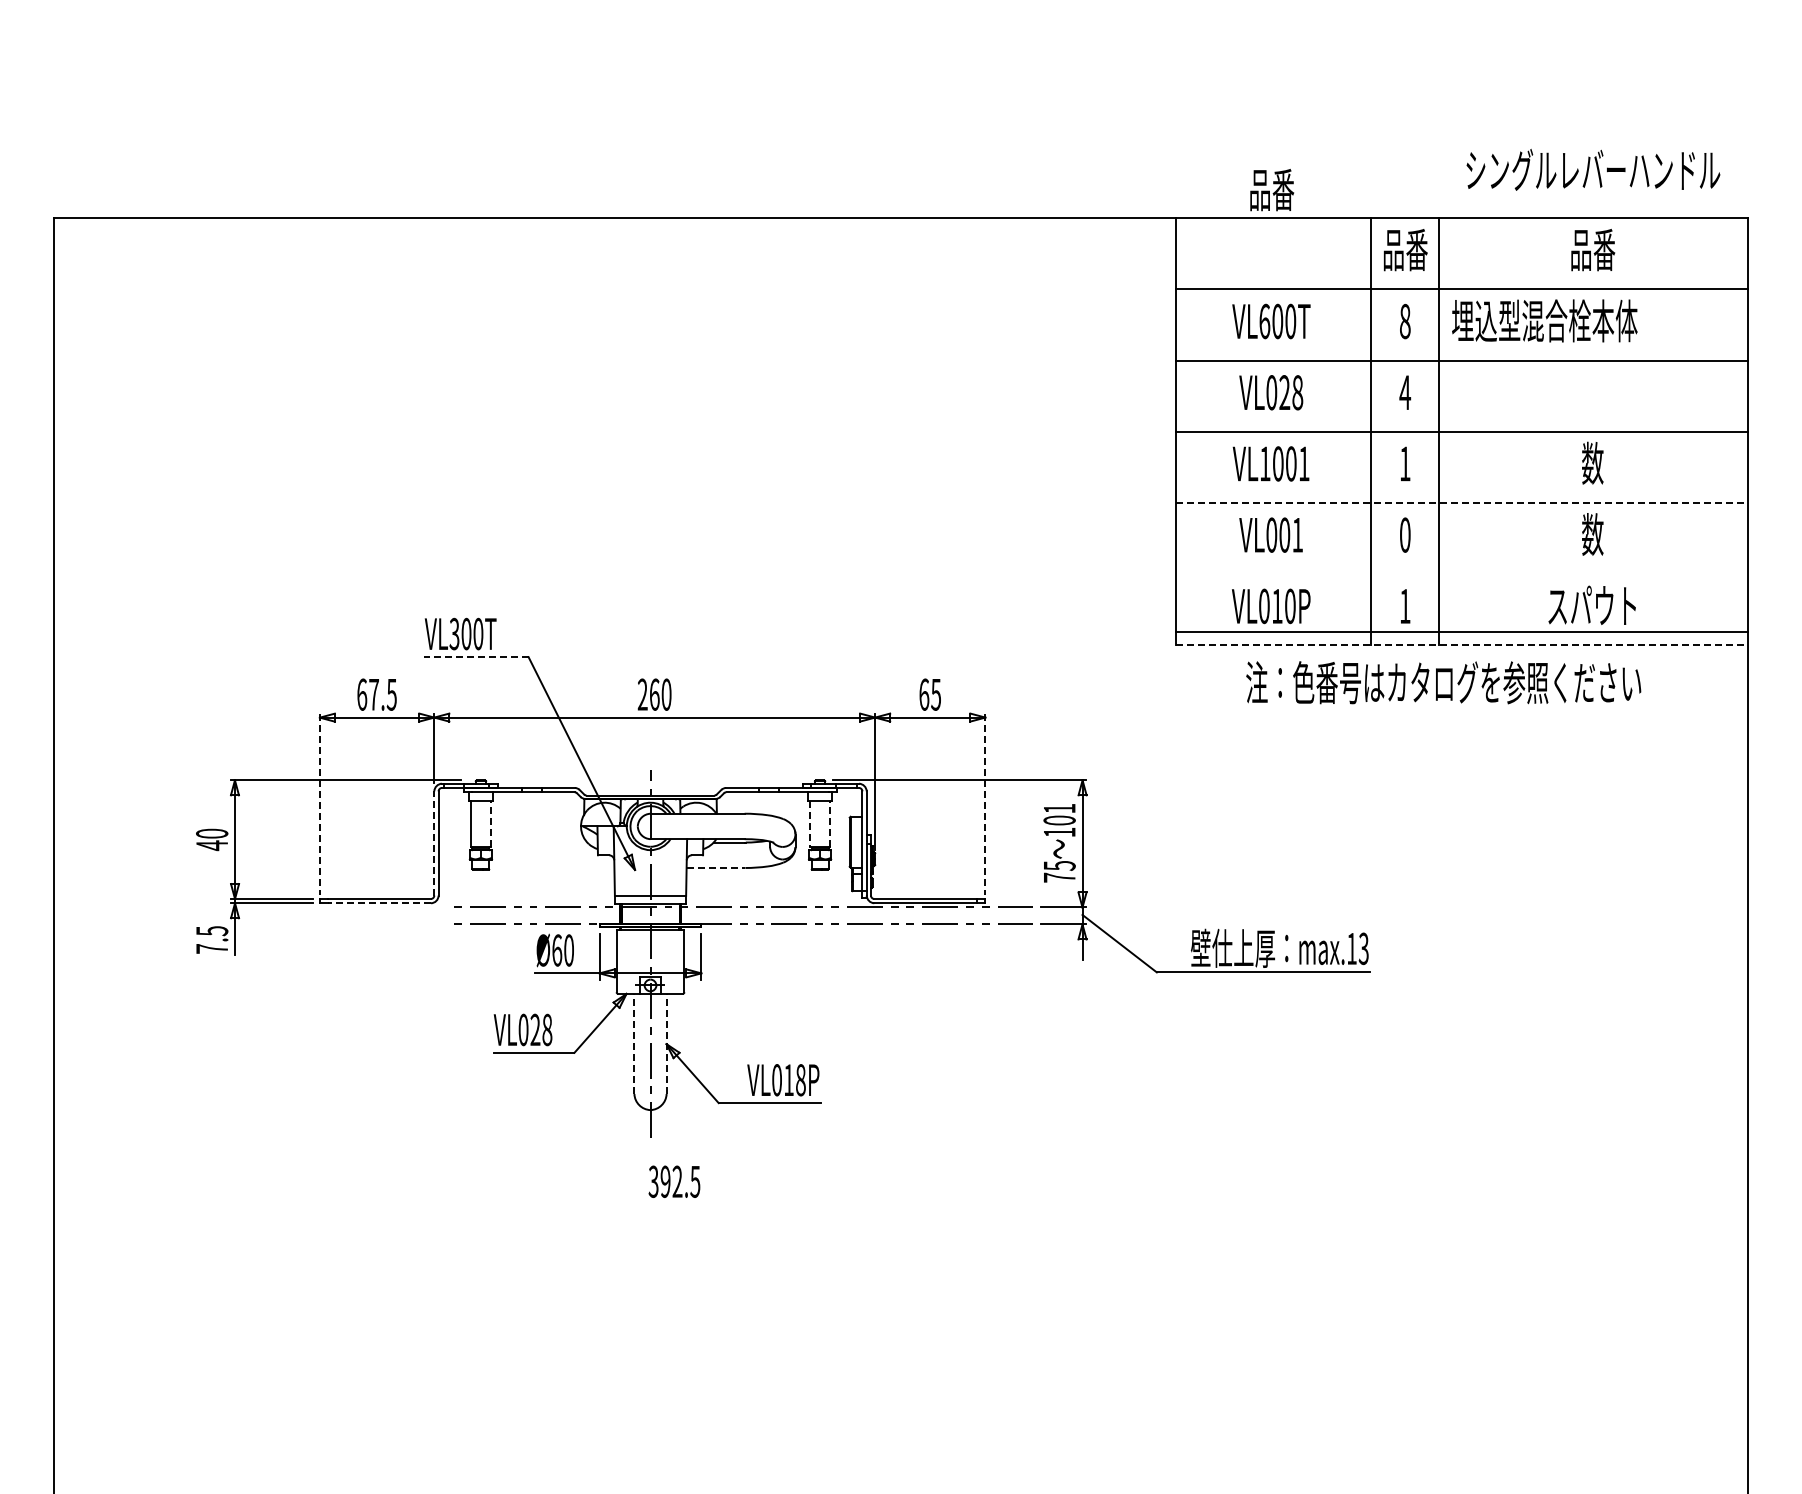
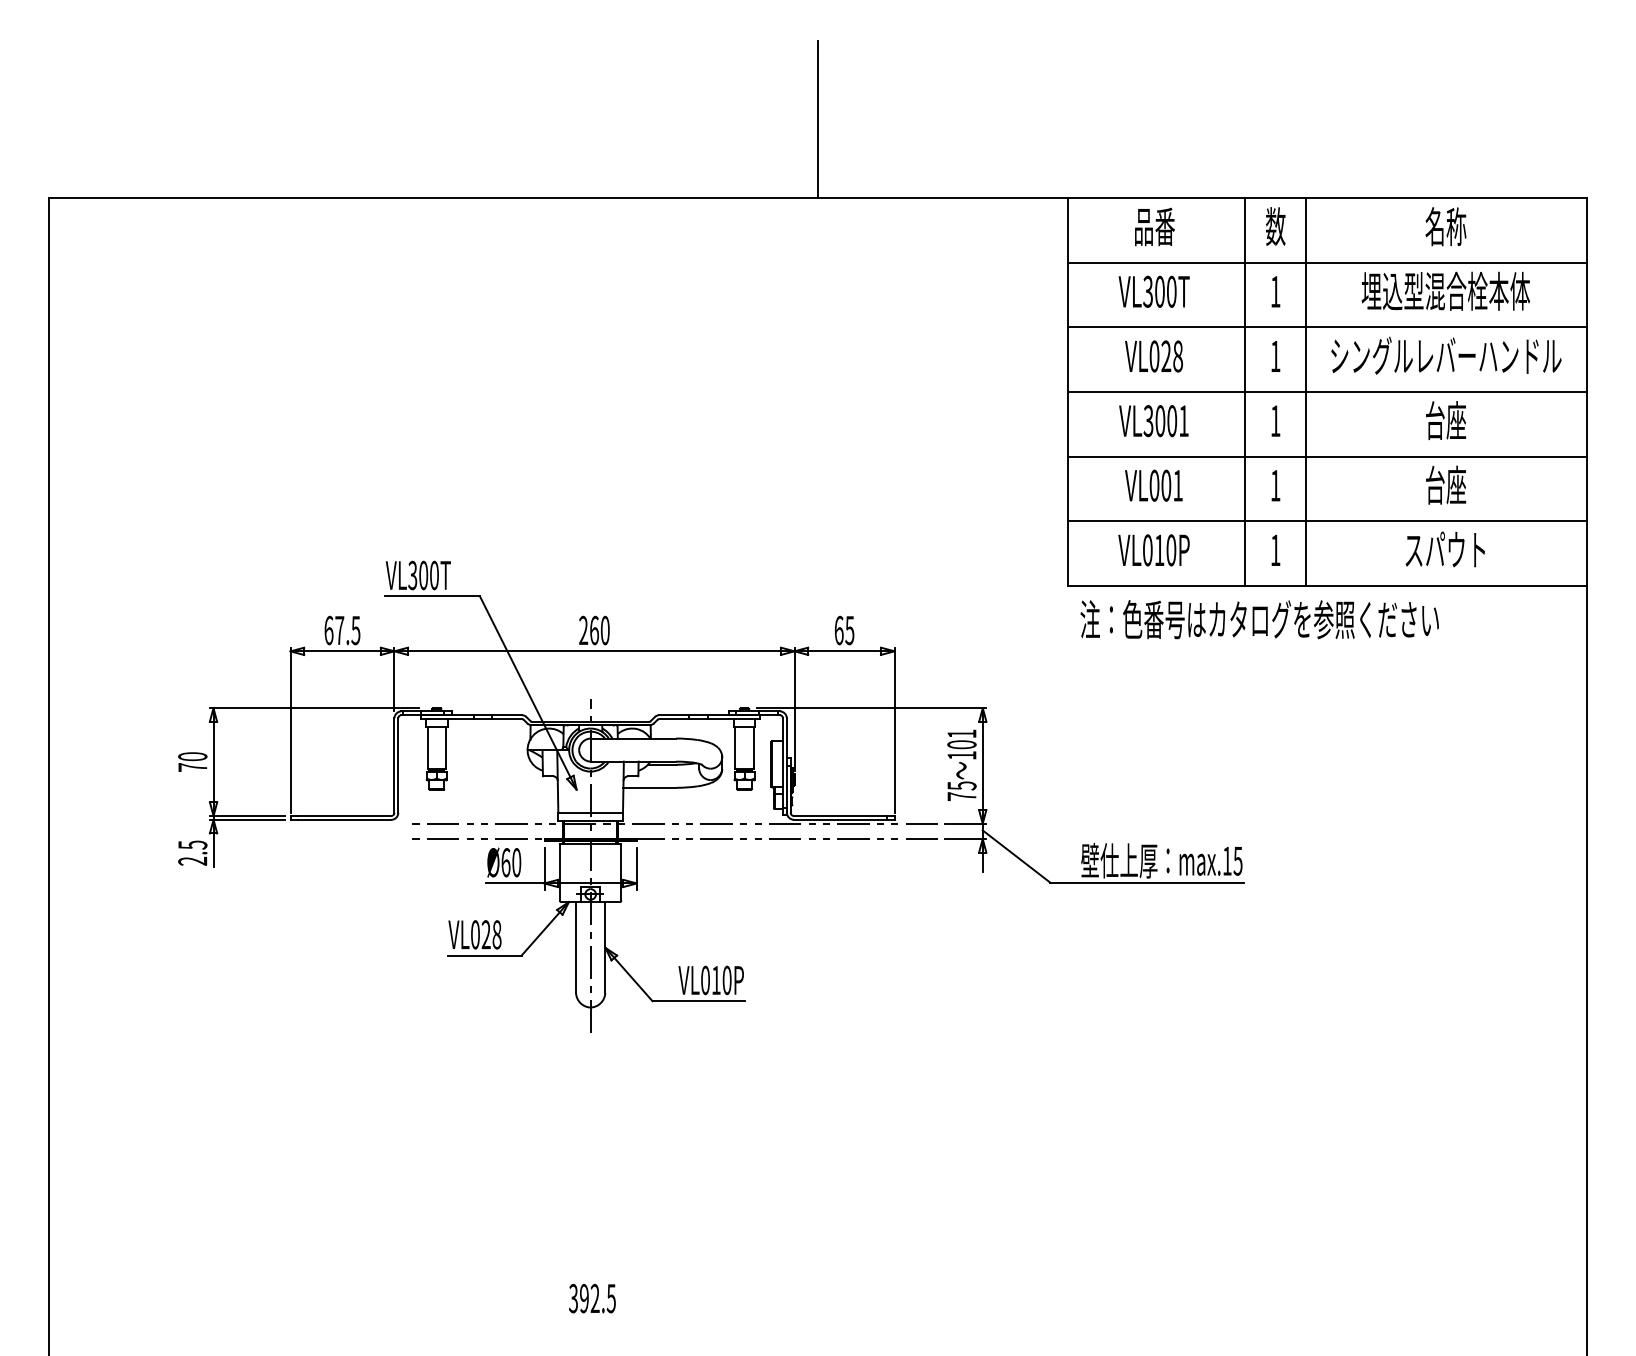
line: (900, 131) -> (817, 119), added
text: (1593, 169) -> (1446, 355), moved
text: (1272, 190) -> (1155, 227), moved
text: (1405, 249) -> (1275, 226), 品番 -> 数
text: (1592, 249) -> (1445, 226), 品番 -> 名称
text: (1544, 320) -> (1445, 290), moved
text: (1264, 321) -> (1147, 291), VL600T -> VL300T
text: (1405, 321) -> (1275, 291), 8 -> 1
text: (1405, 392) -> (1275, 356), 4 -> 1
text: (1593, 462) -> (1446, 419), 数 -> 台座
text: (1264, 463) -> (1147, 420), VL1001 -> VL3001
line: (1462, 503) -> (1327, 456), dashed -> solid
text: (1405, 534) -> (1275, 485), 0 -> 1
text: (1593, 534) -> (1446, 485), 数 -> 台座
line: (1461, 632) -> (1326, 521), moved
line: (1462, 645) -> (1327, 585), dashed -> solid
line: (475, 657) -> (431, 596), dashed -> solid
text: (1443, 682) -> (1259, 619), moved
line: (319, 804) -> (290, 730), dashed -> solid
line: (985, 804) -> (894, 730), dashed -> solid
line: (491, 824) -> (446, 748), dashed -> solid
line: (809, 824) -> (734, 748), dashed -> solid
line: (830, 824) -> (754, 748), dashed -> solid
line: (434, 842) -> (394, 764), dashed -> solid
text: (211, 845) -> (192, 767), 40 -> 70
line: (716, 867) -> (650, 787), dashed -> solid
line: (379, 903) -> (344, 820), dashed -> solid
text: (211, 948) -> (192, 860), 7.5 -> 2.5
text: (1363, 948) -> (1237, 860), max.13 -> max.15
line: (634, 1043) -> (576, 947), dashed -> solid
line: (666, 1043) -> (605, 947), dashed -> solid
text: (800, 1080) -> (726, 980), VL018P -> VL010P
text: (674, 1181) -> (592, 1298), moved

